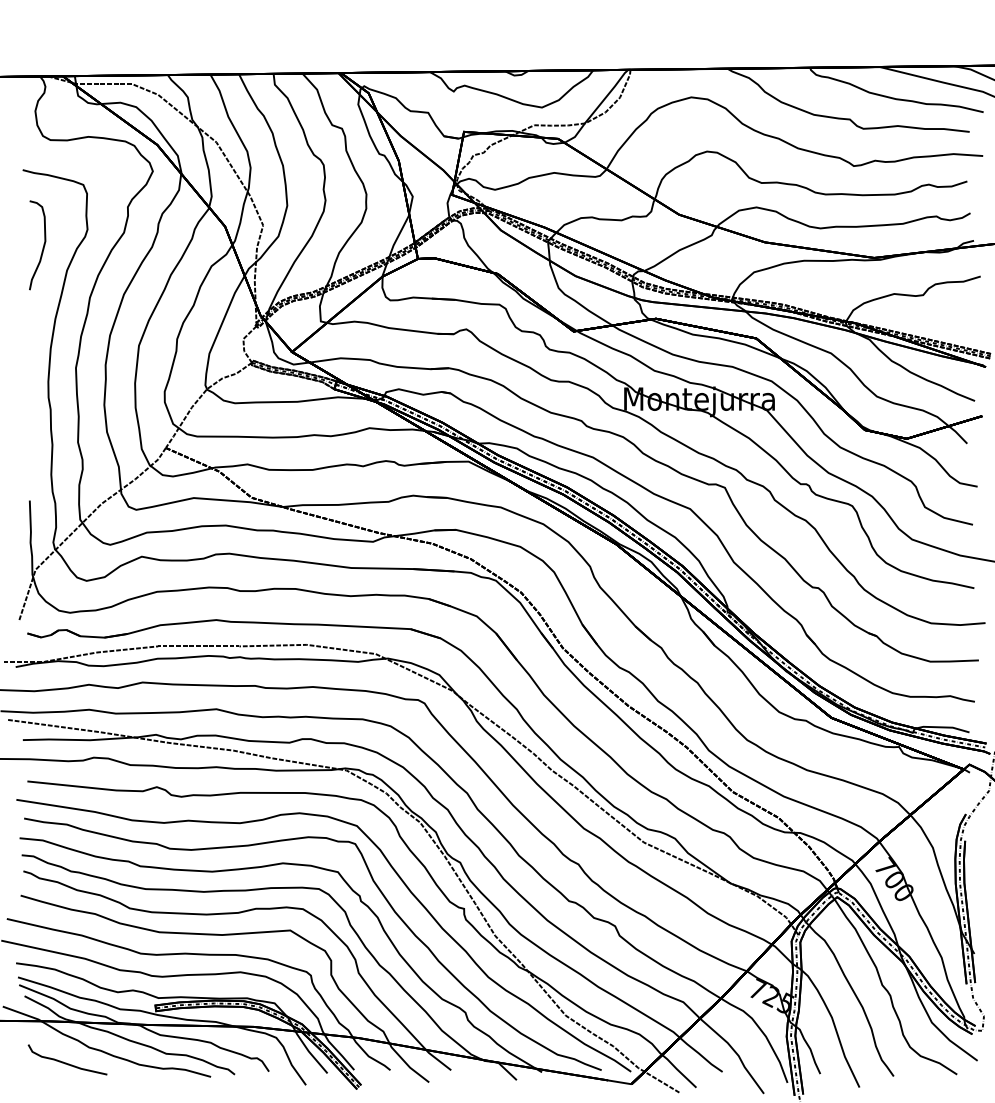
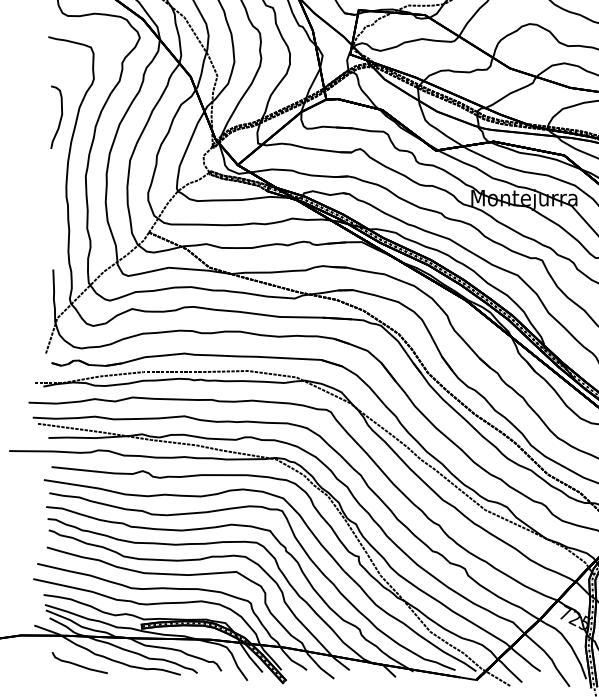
curve: (42, 247) -> (60, 118), moved

